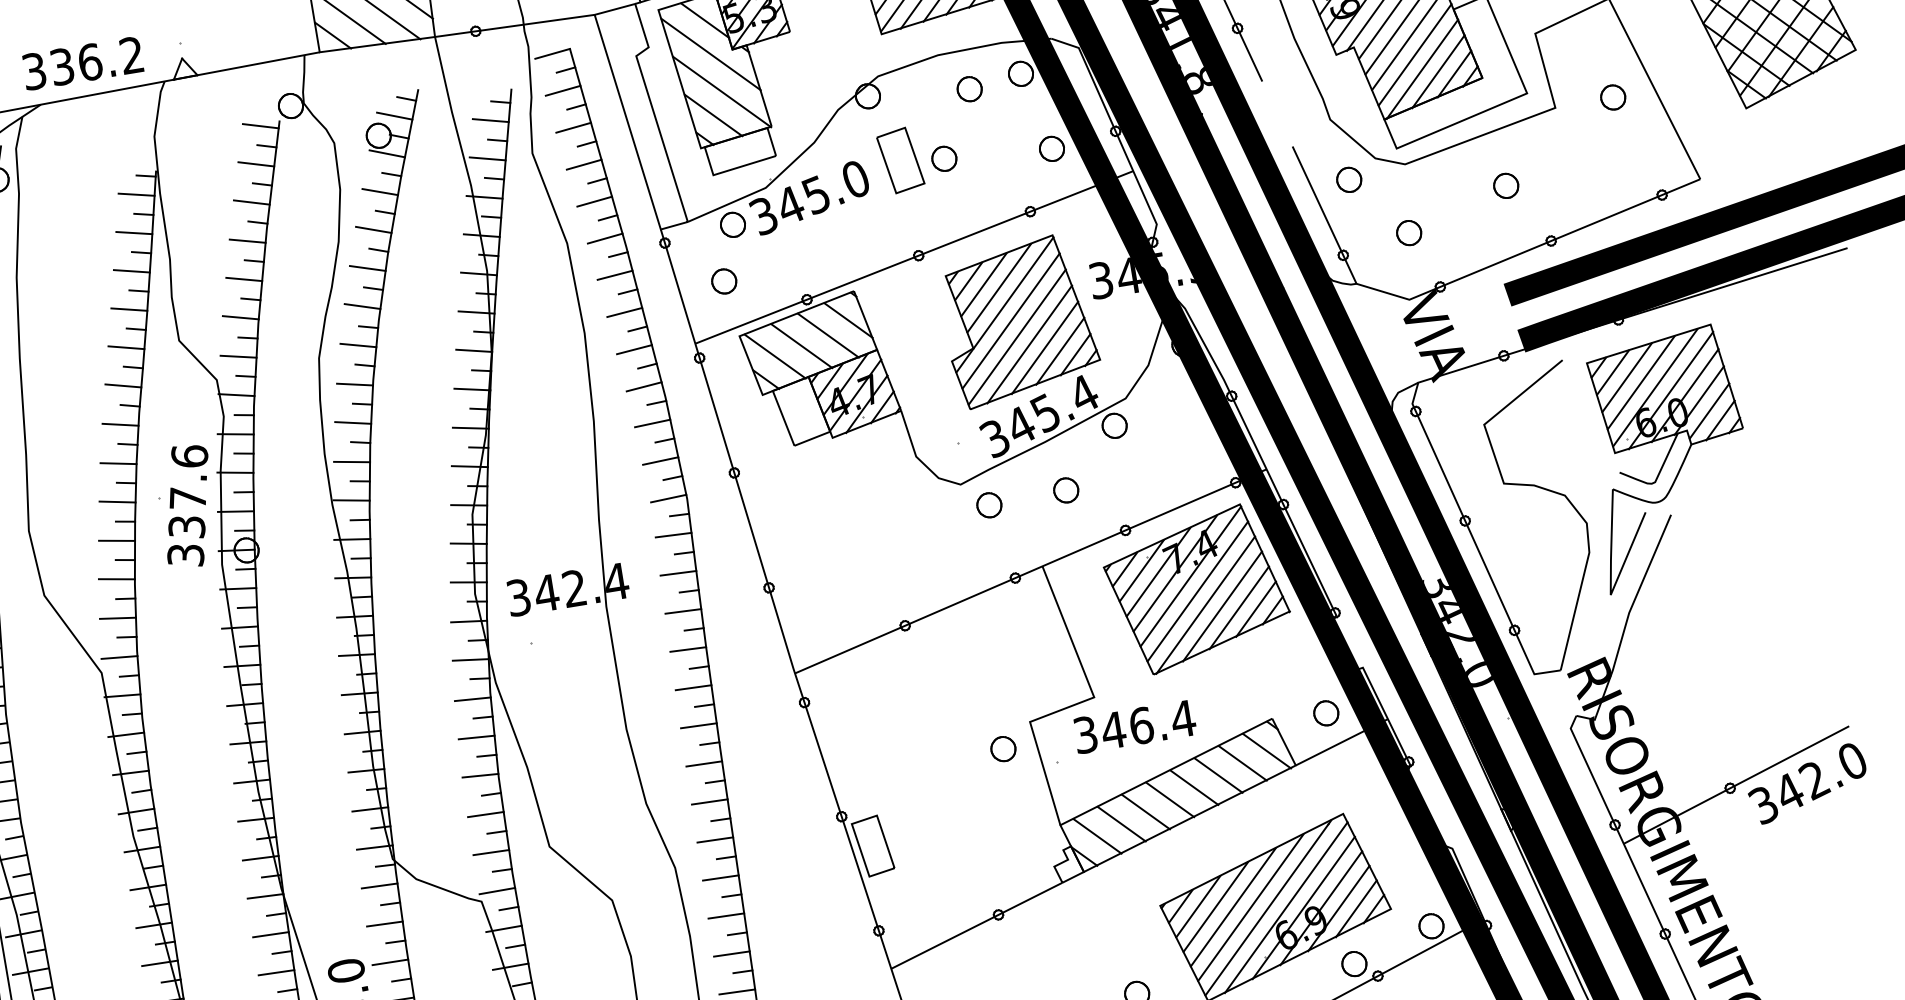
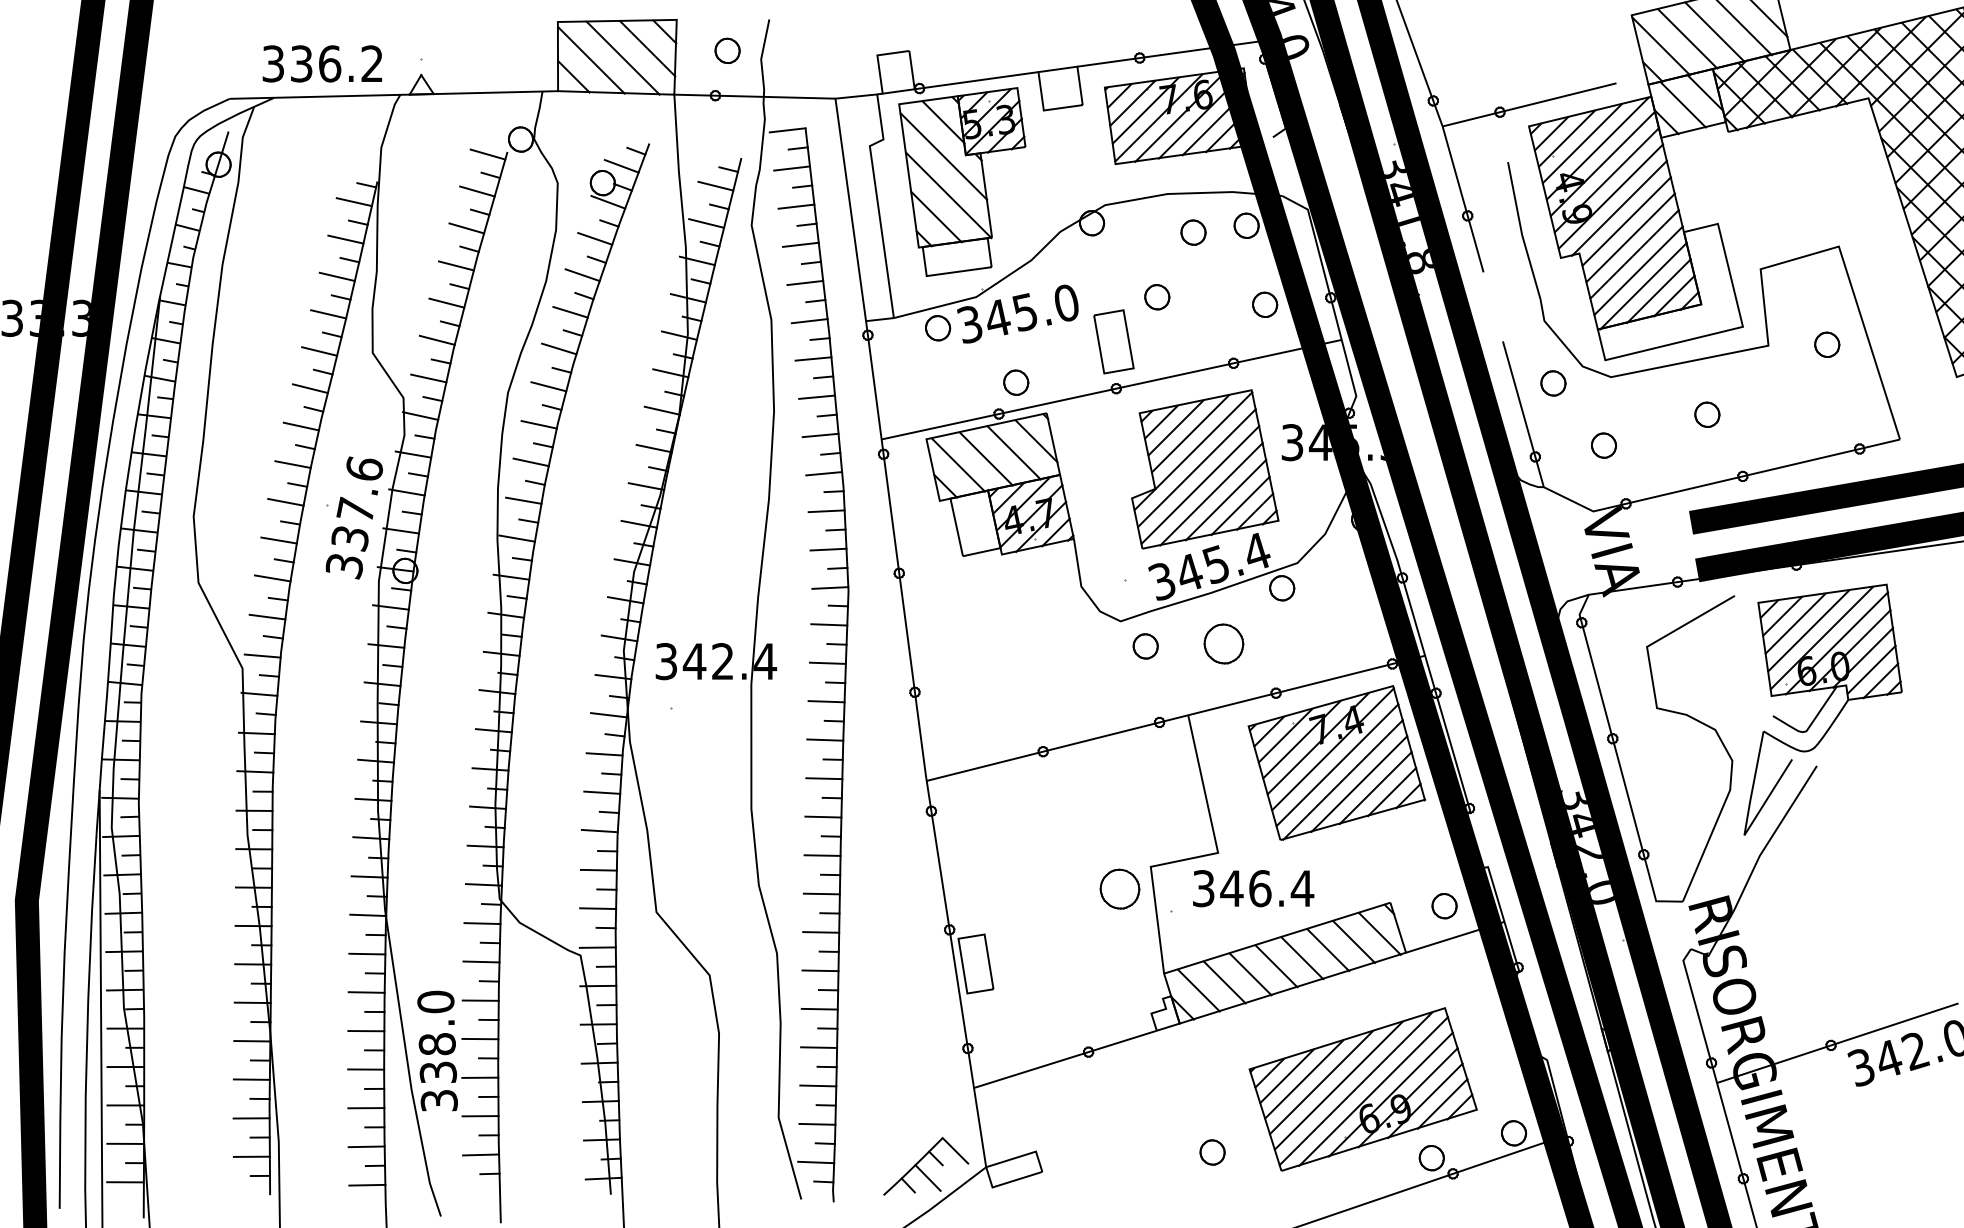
part: (900, 160) -> (1113, 341), moved
part: (724, 281) -> (1016, 382), moved
part: (1065, 490) -> (1223, 644), size x1.6
part: (1003, 749) -> (1120, 889), size x1.6

